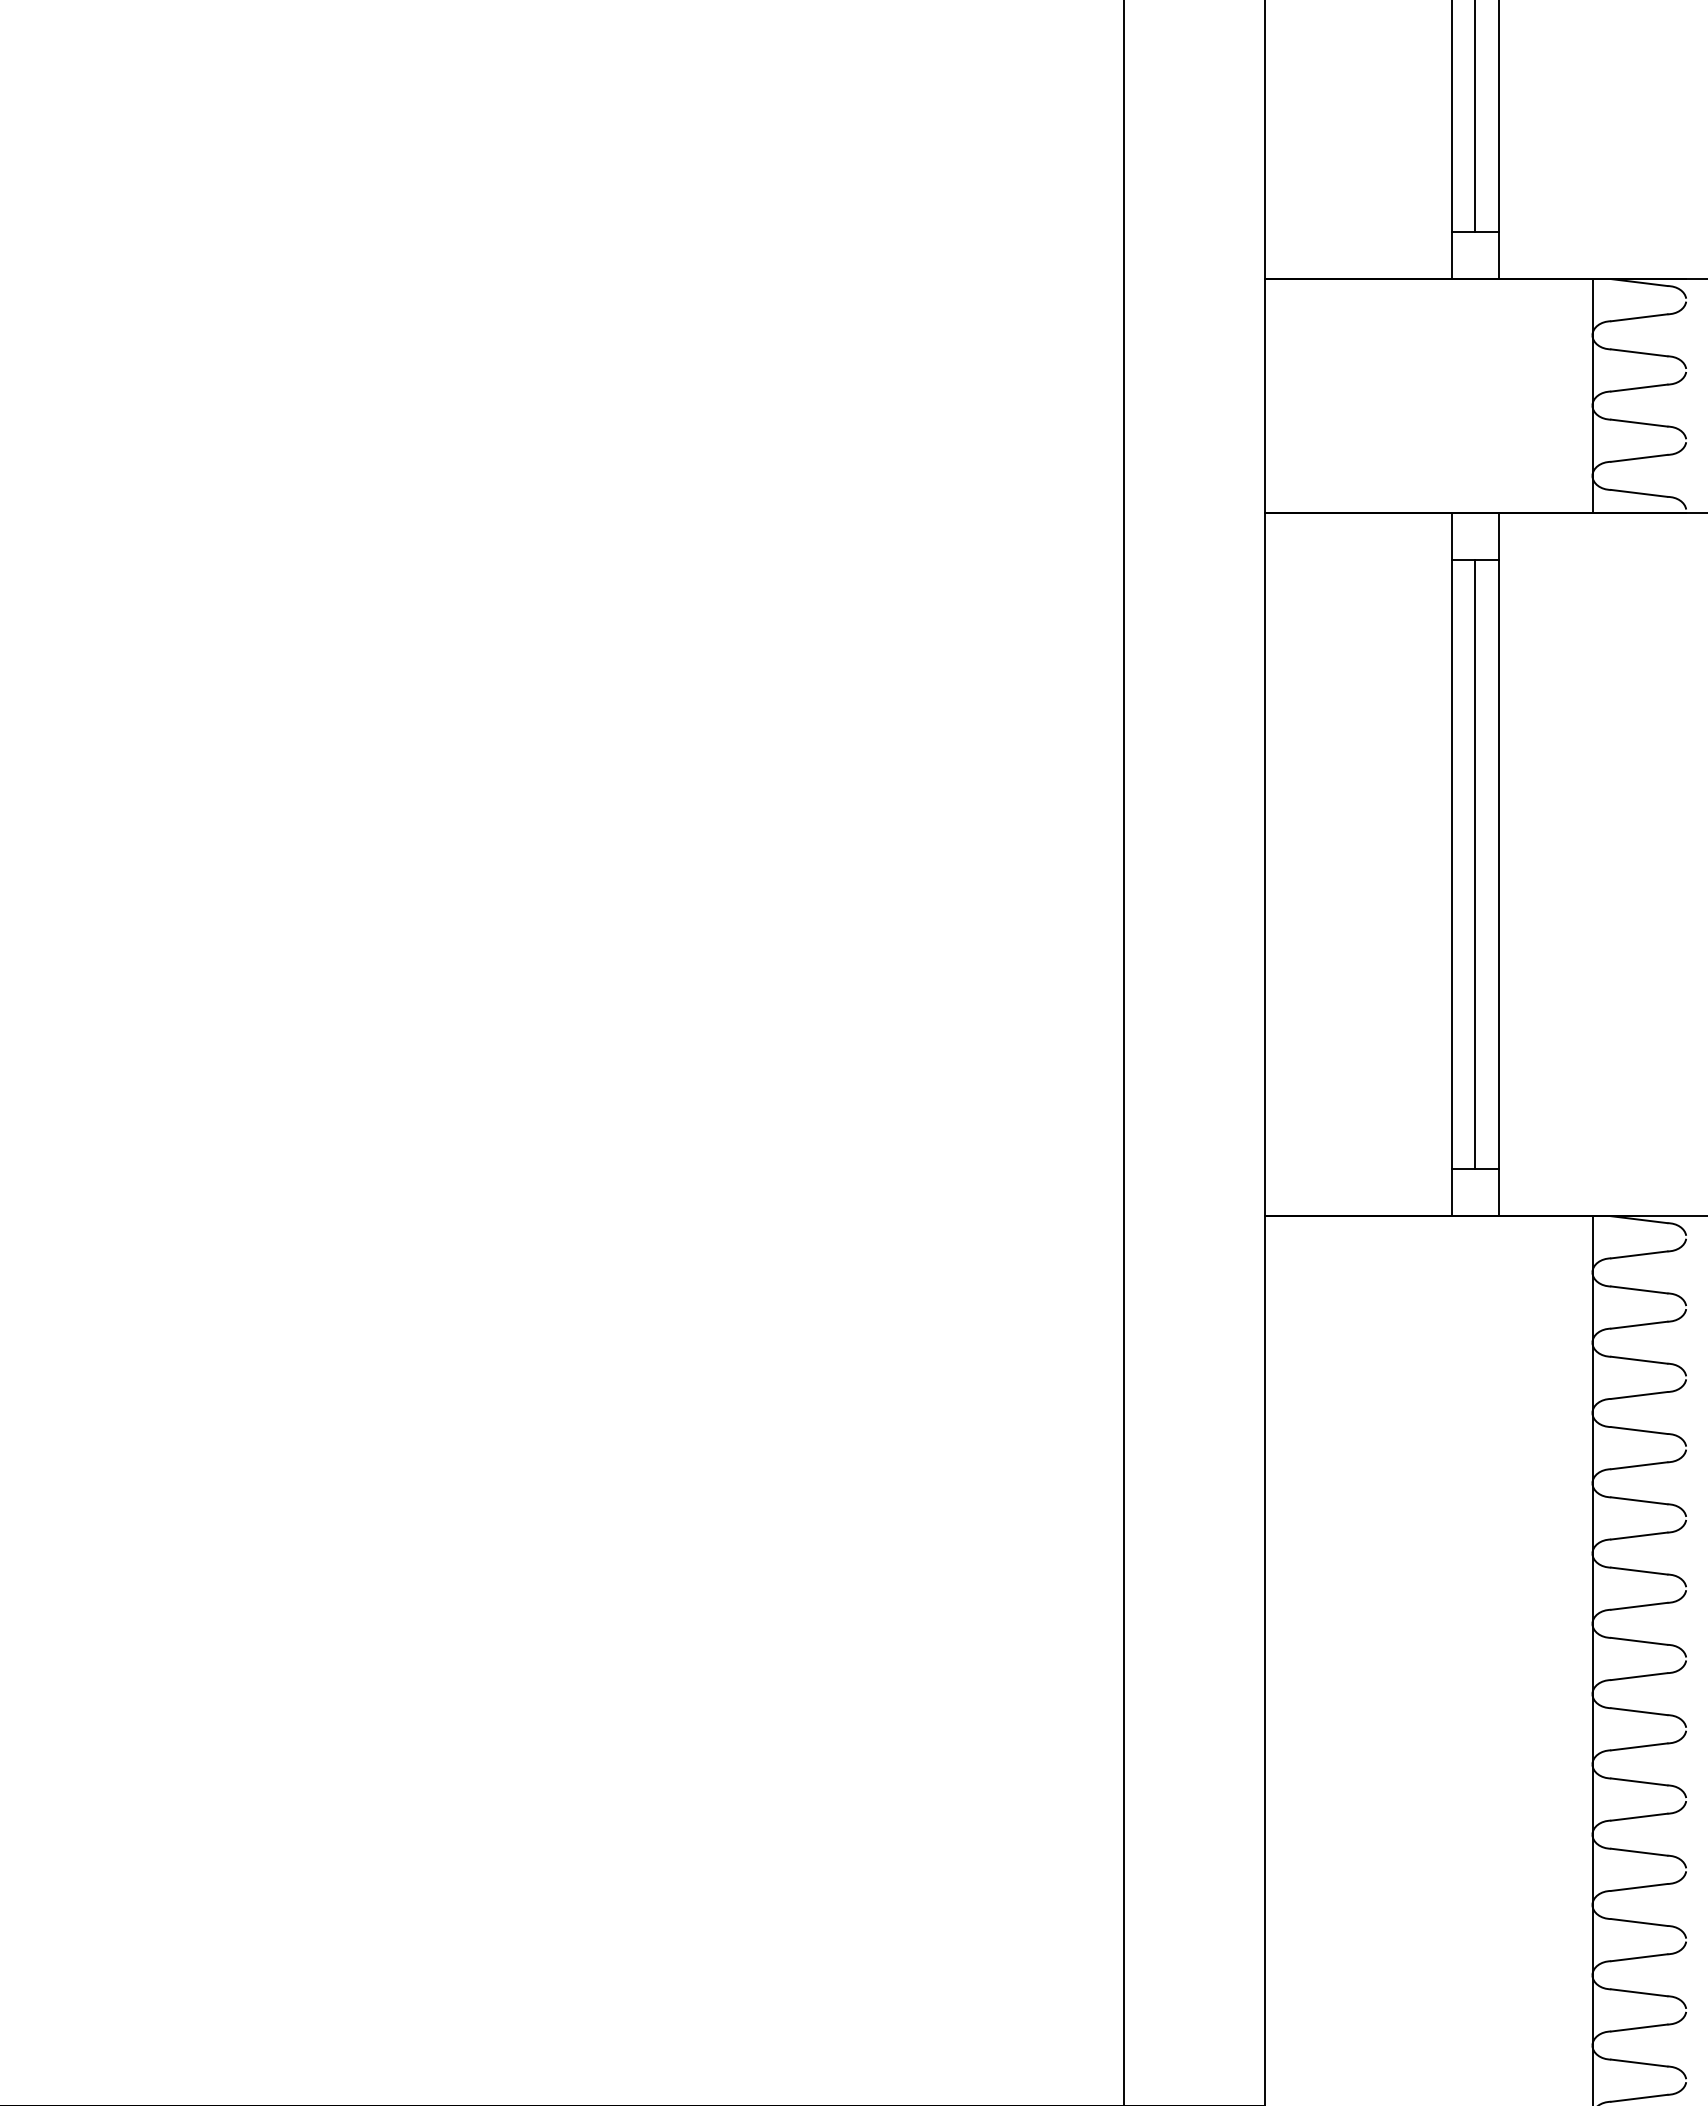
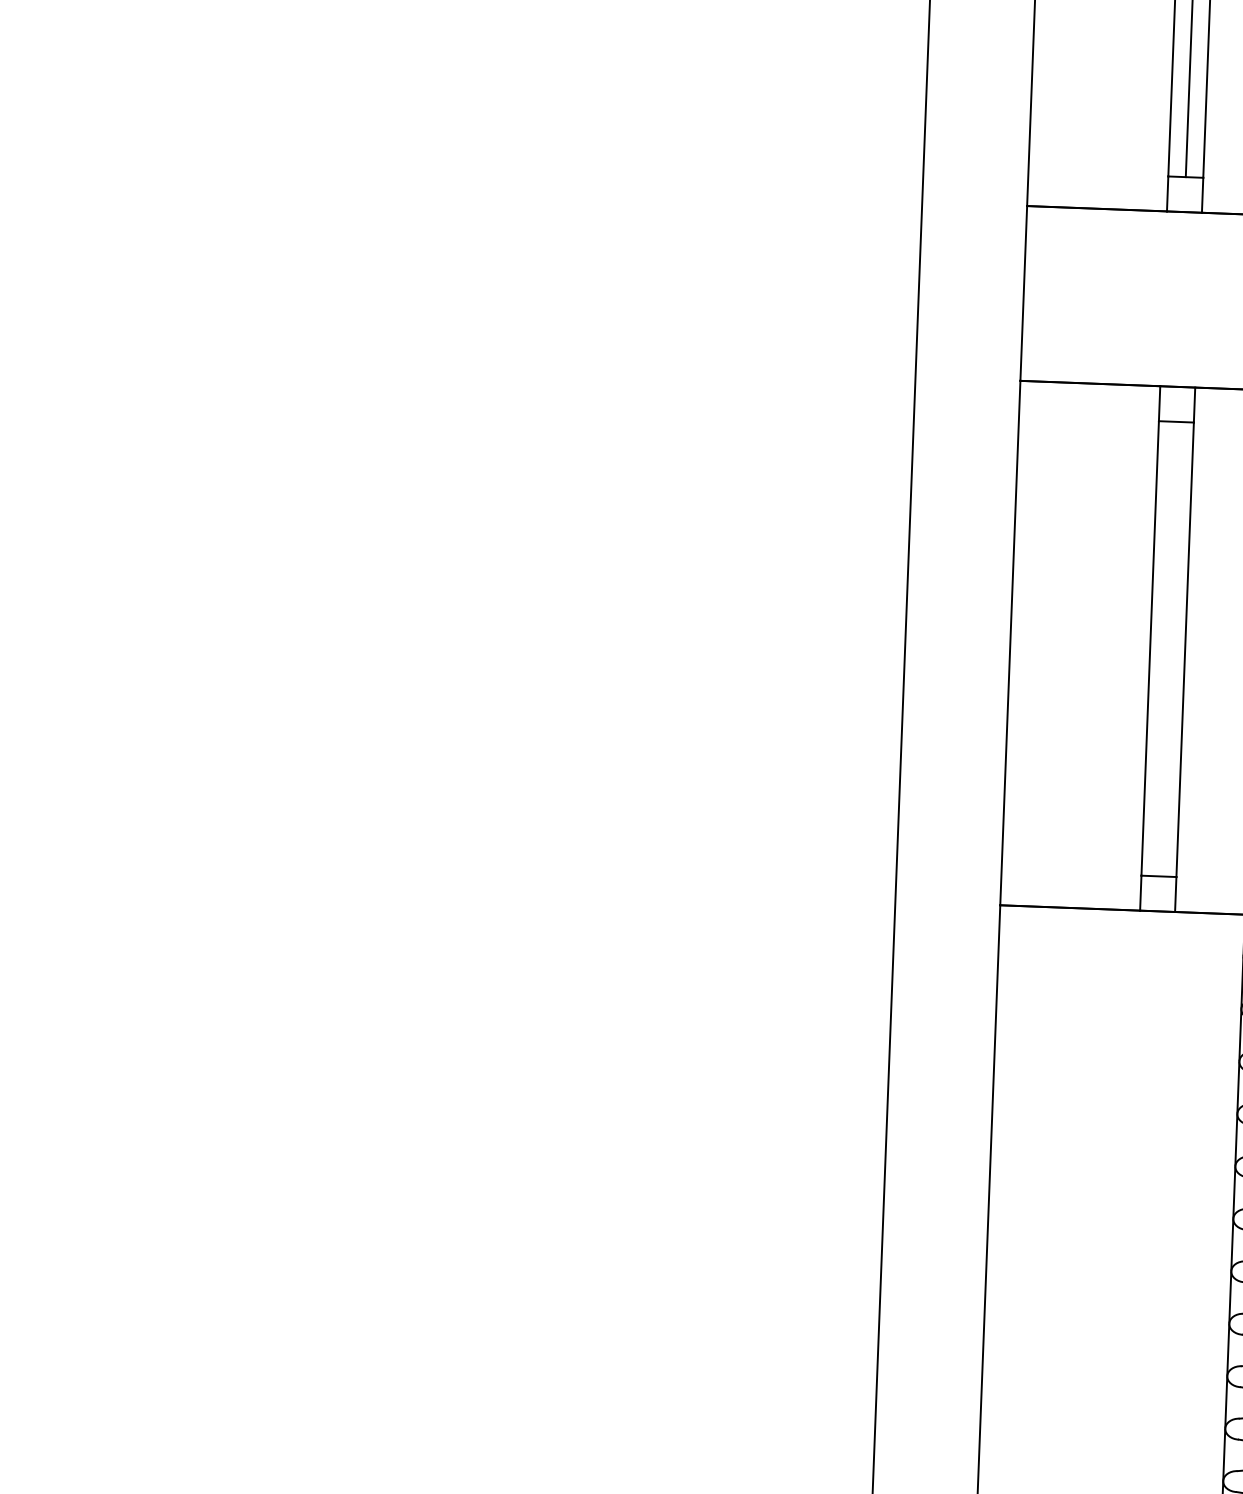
line: (1475, 864) -> (1167, 648), removed

